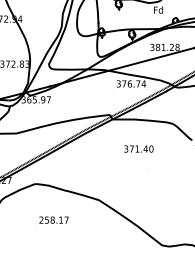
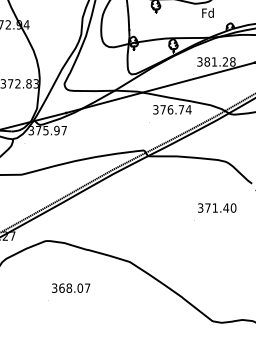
text: (29, 99) -> (38, 130), 365.97 -> 375.97
text: (139, 148) -> (217, 207), moved
text: (51, 219) -> (67, 287), 258.17 -> 368.07

